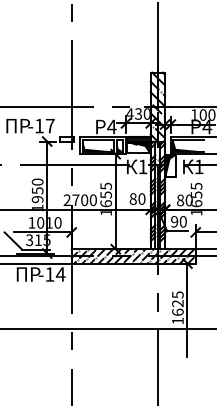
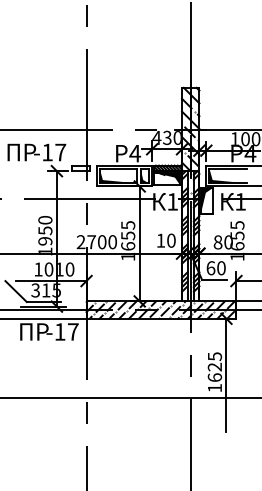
text: (132, 198) -> (160, 240), 80 -> 10
text: (174, 221) -> (210, 267), 90 -> 60
text: (60, 274) -> (72, 331), -14 -> -17

